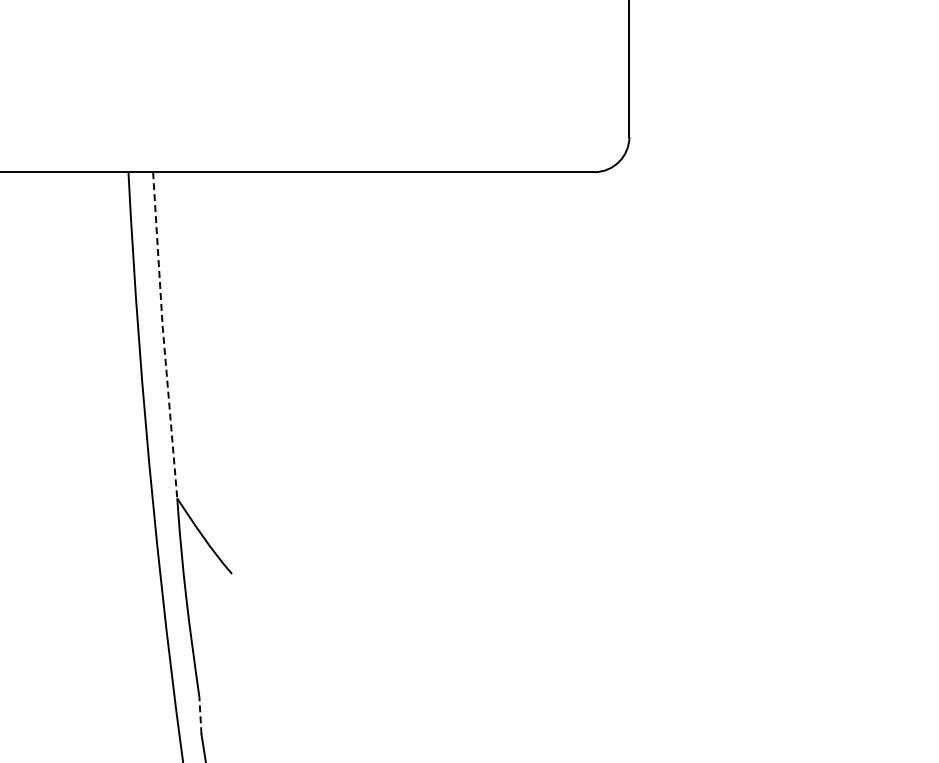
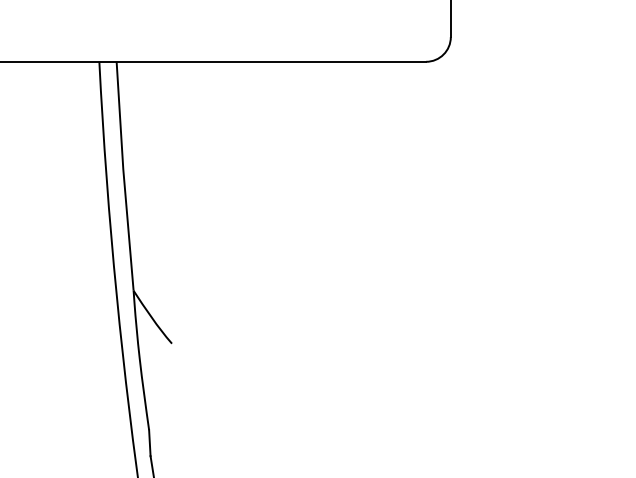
line: (163, 335) -> (123, 176), dashed -> solid
line: (200, 715) -> (149, 443), dashed -> solid

